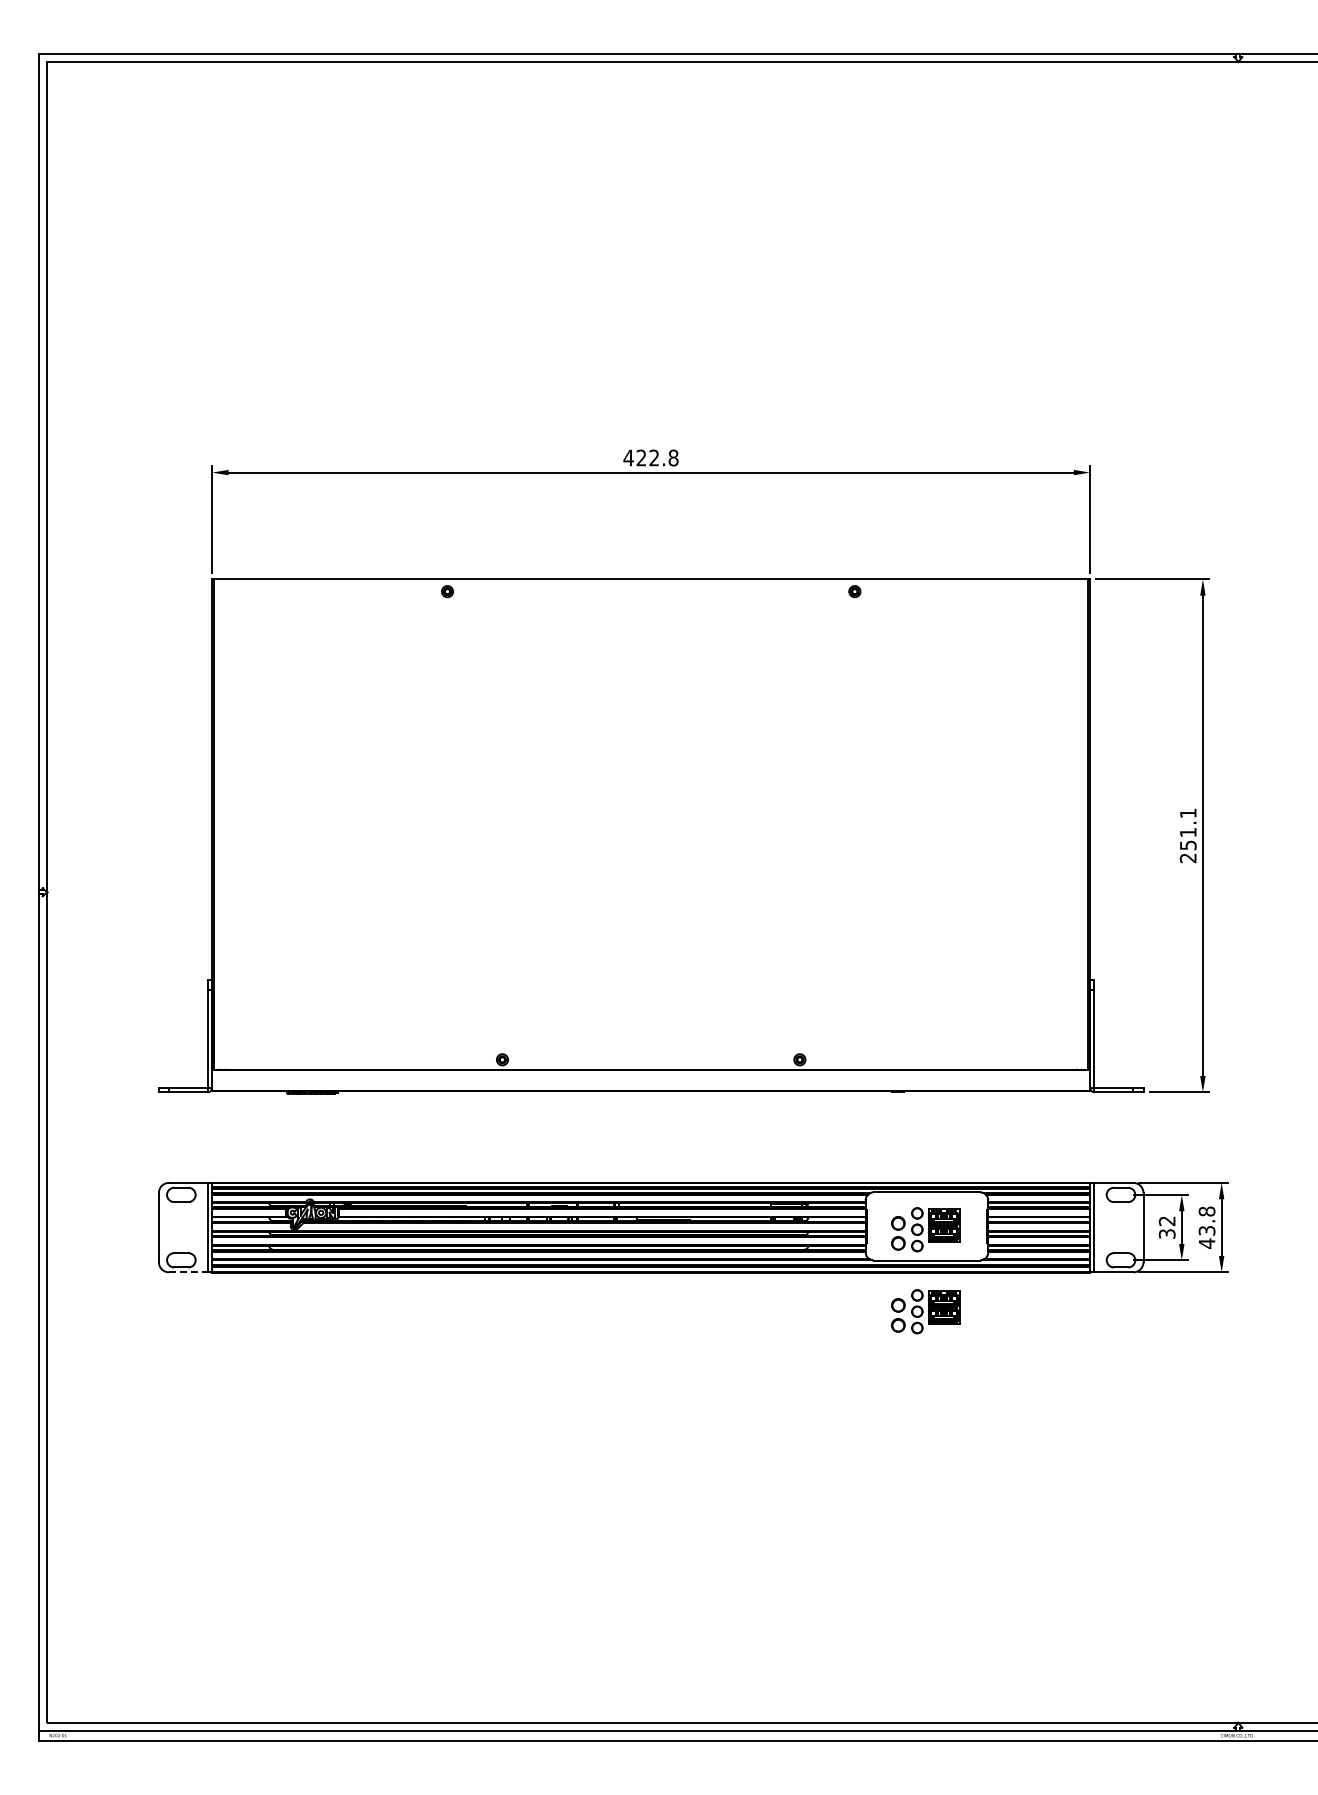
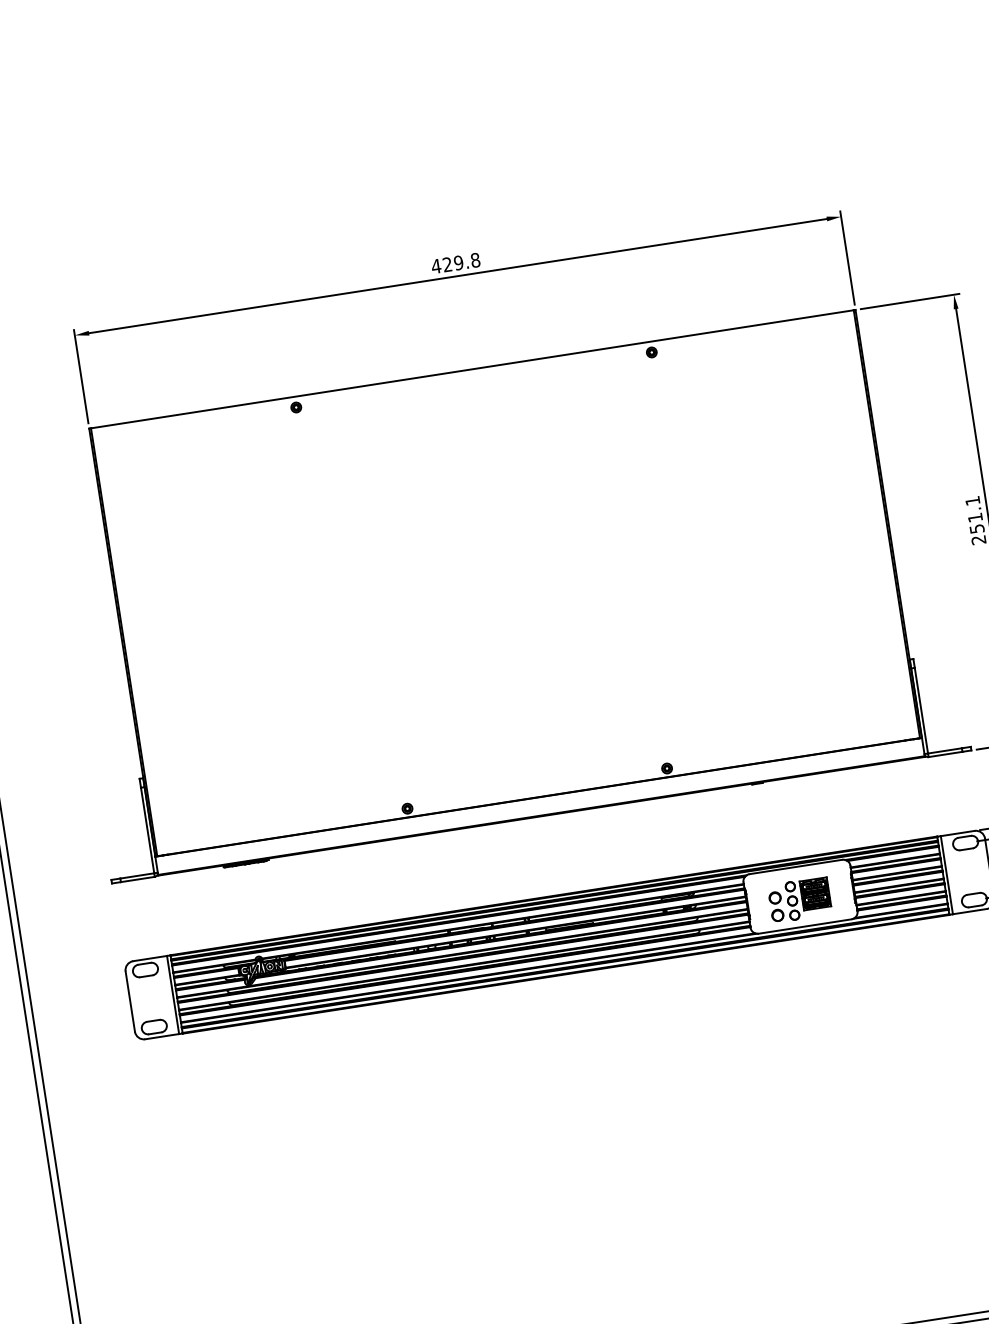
text: (654, 457) -> (458, 262), 422.8 -> 429.8
line: (189, 1272) -> (163, 1036), dashed -> solid
part: (925, 1311) -> (810, 971), removed

